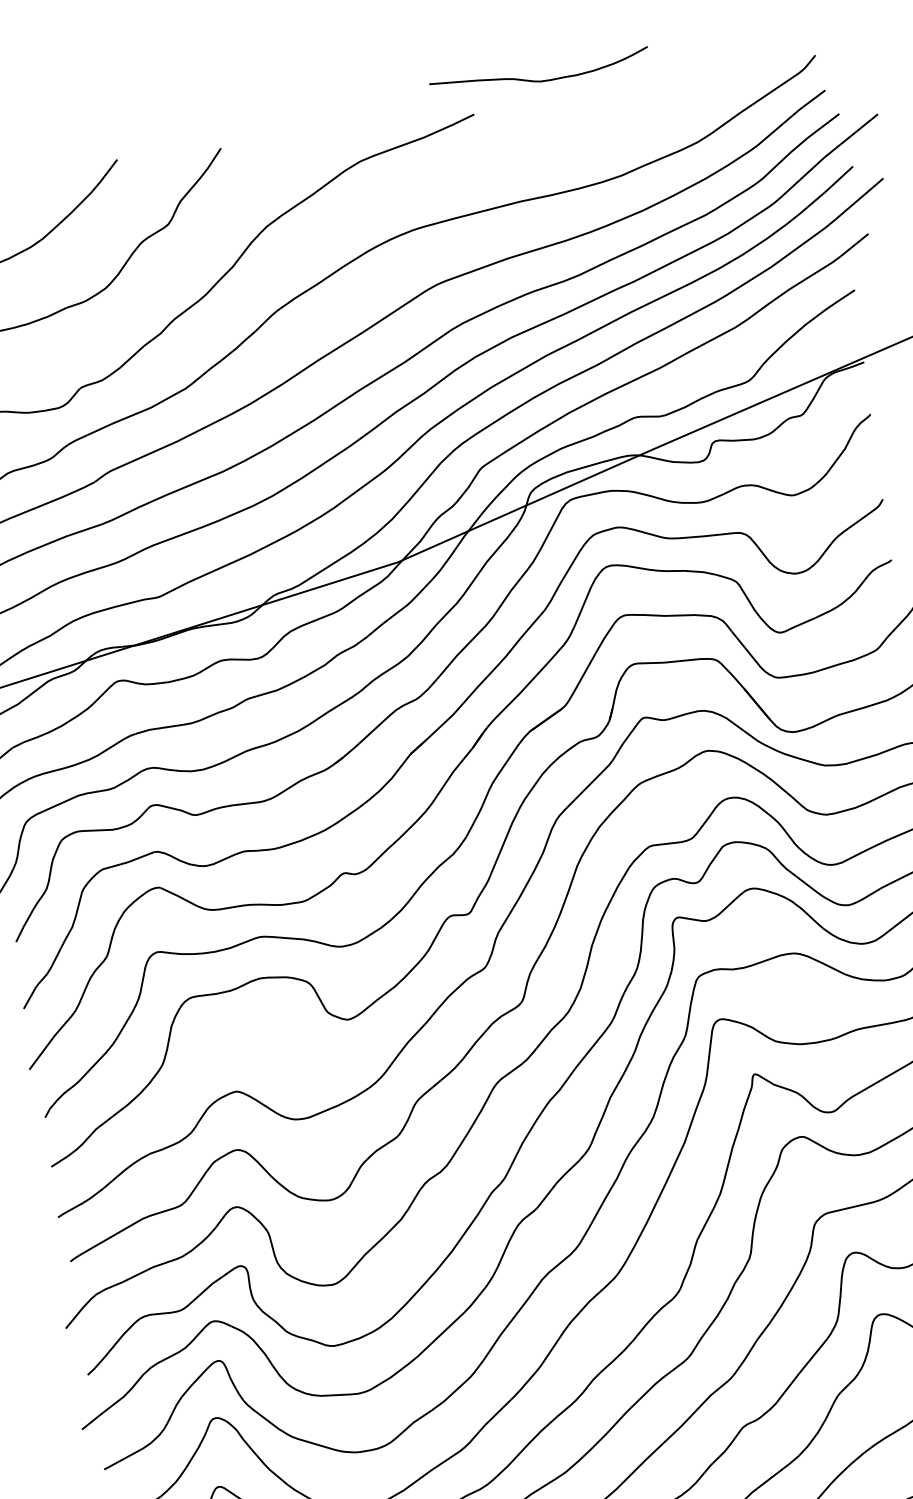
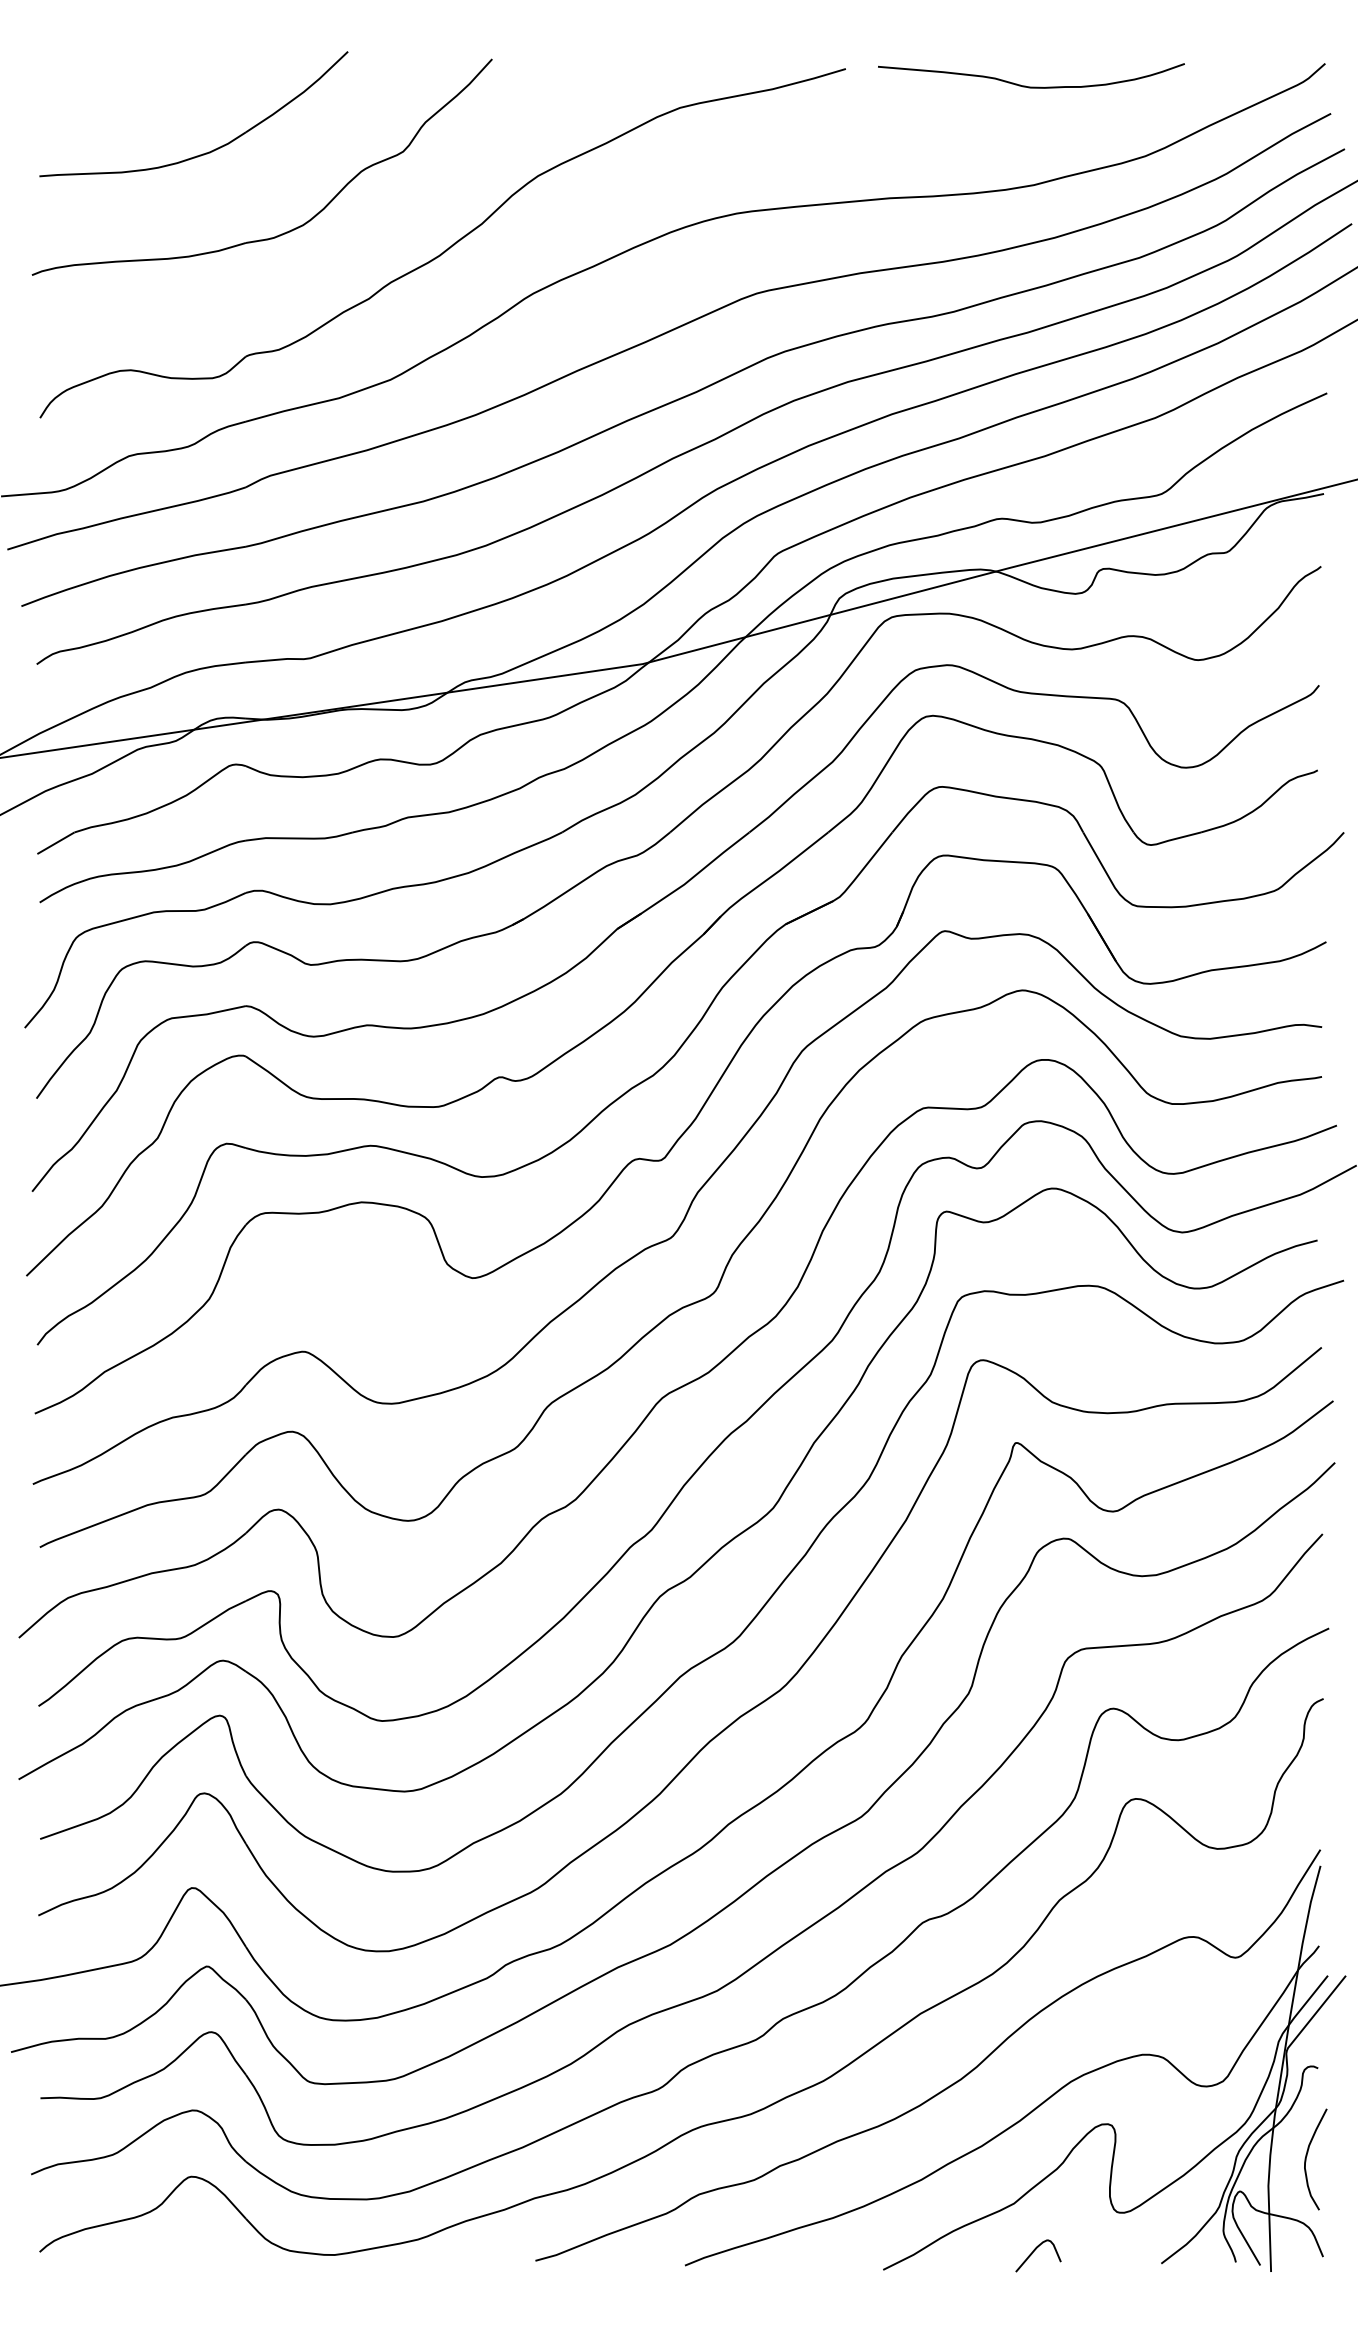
curve: (540, 80) -> (1031, 86), moved

